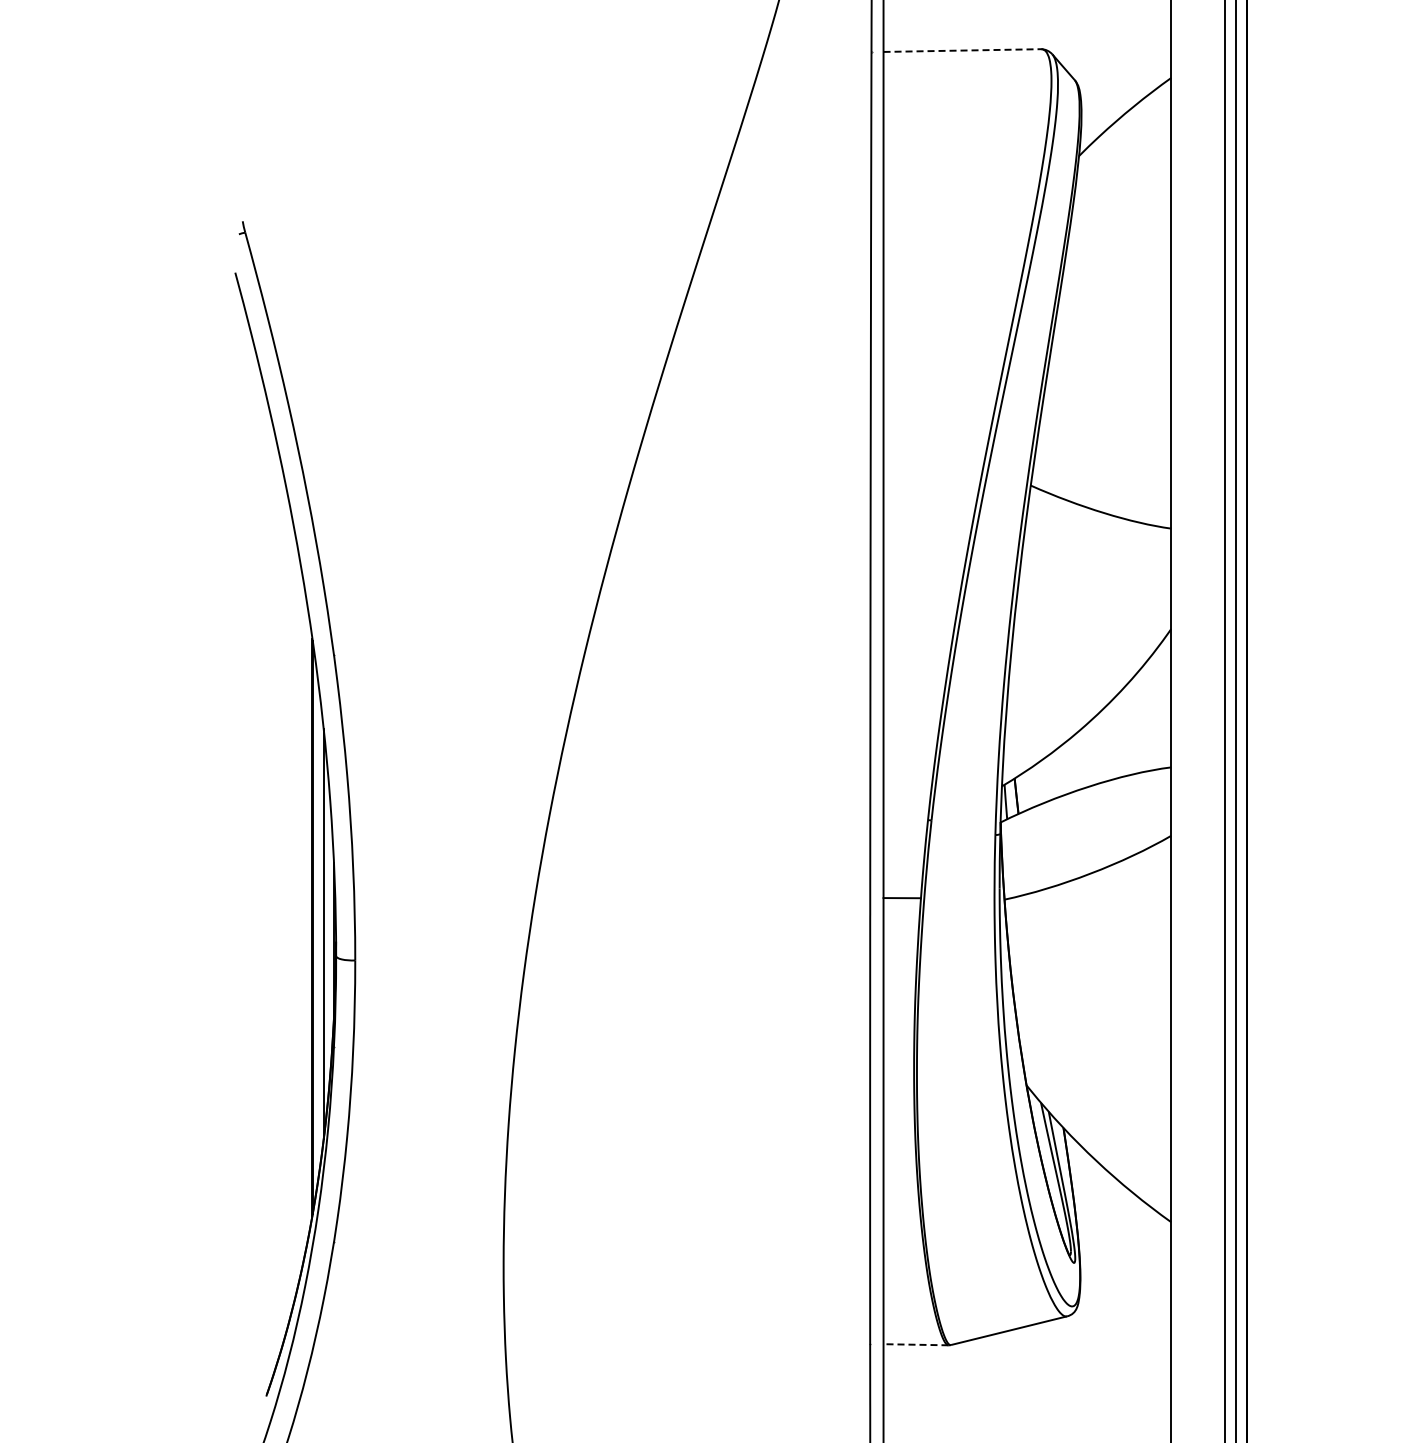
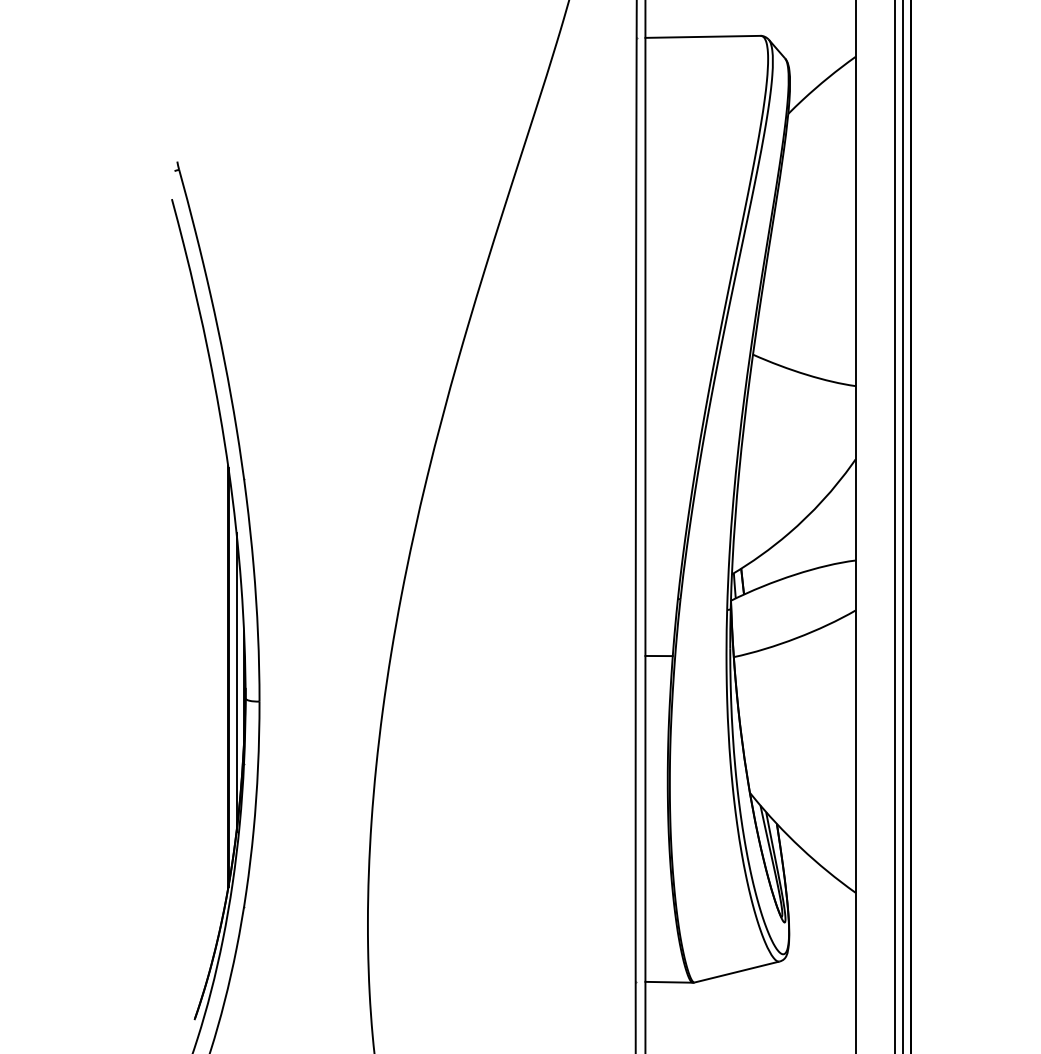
line: (962, 50) -> (703, 36), dashed -> solid
line: (915, 1344) -> (668, 982), dashed -> solid

